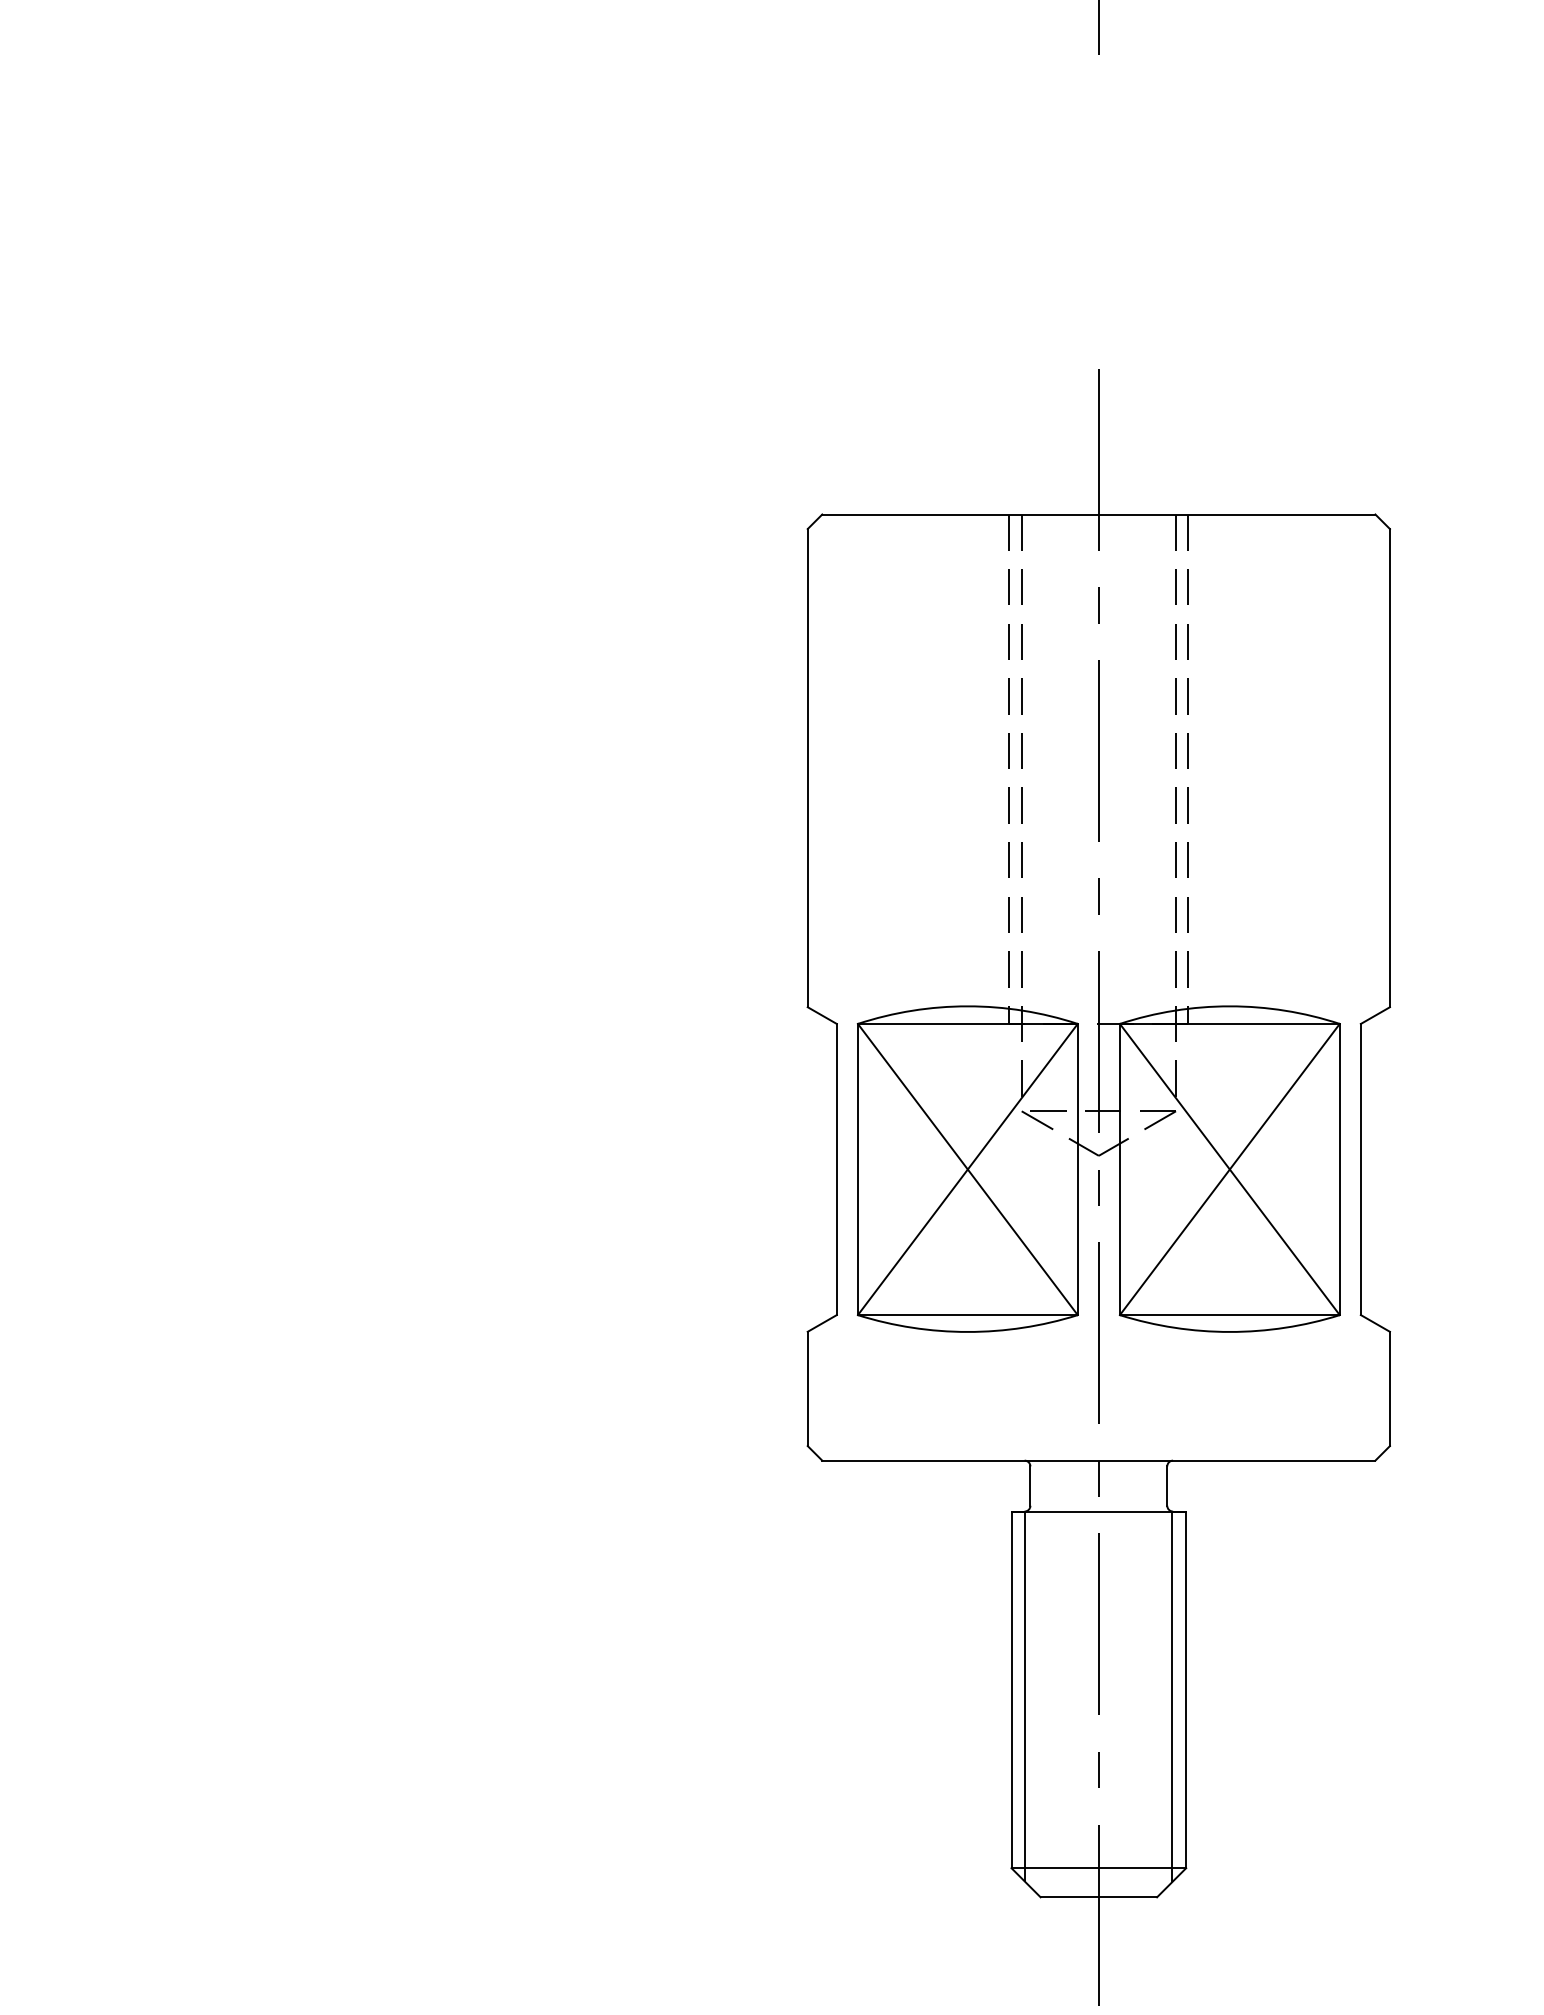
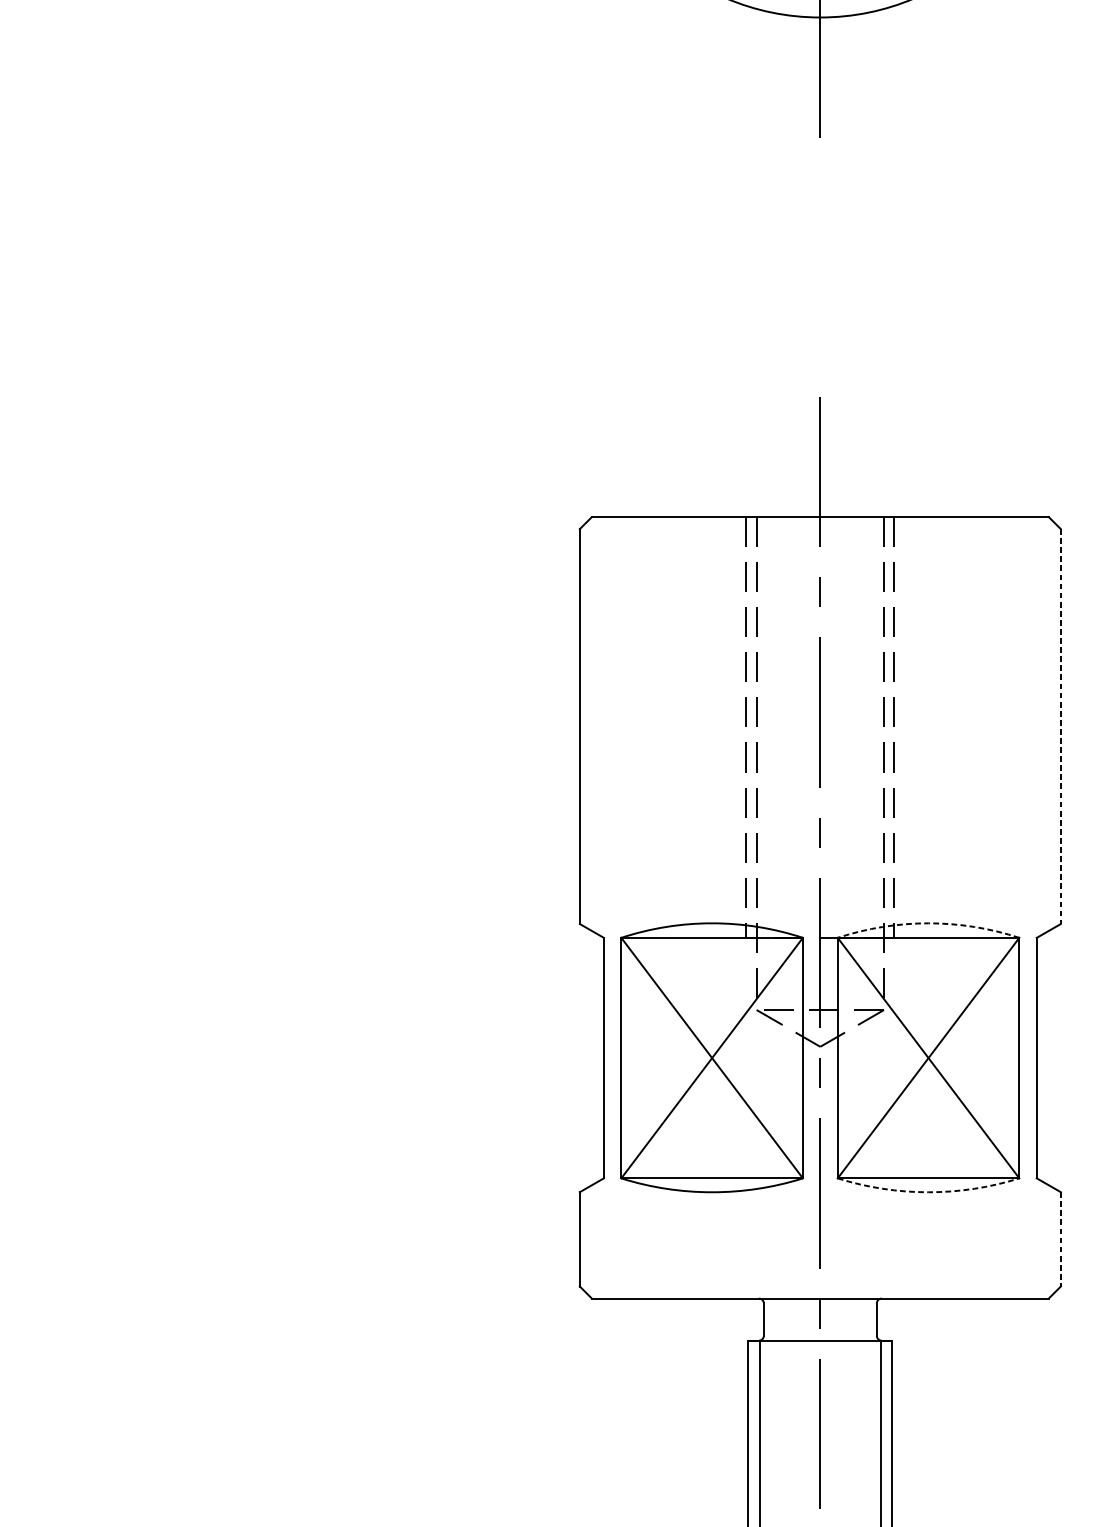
line: (1389, 768) -> (1060, 726), solid -> dashed
arc: (1229, 1006) -> (928, 923), solid -> dashed
arc: (1229, 1331) -> (928, 1191), solid -> dashed
line: (1389, 1389) -> (1060, 1239), solid -> dashed

